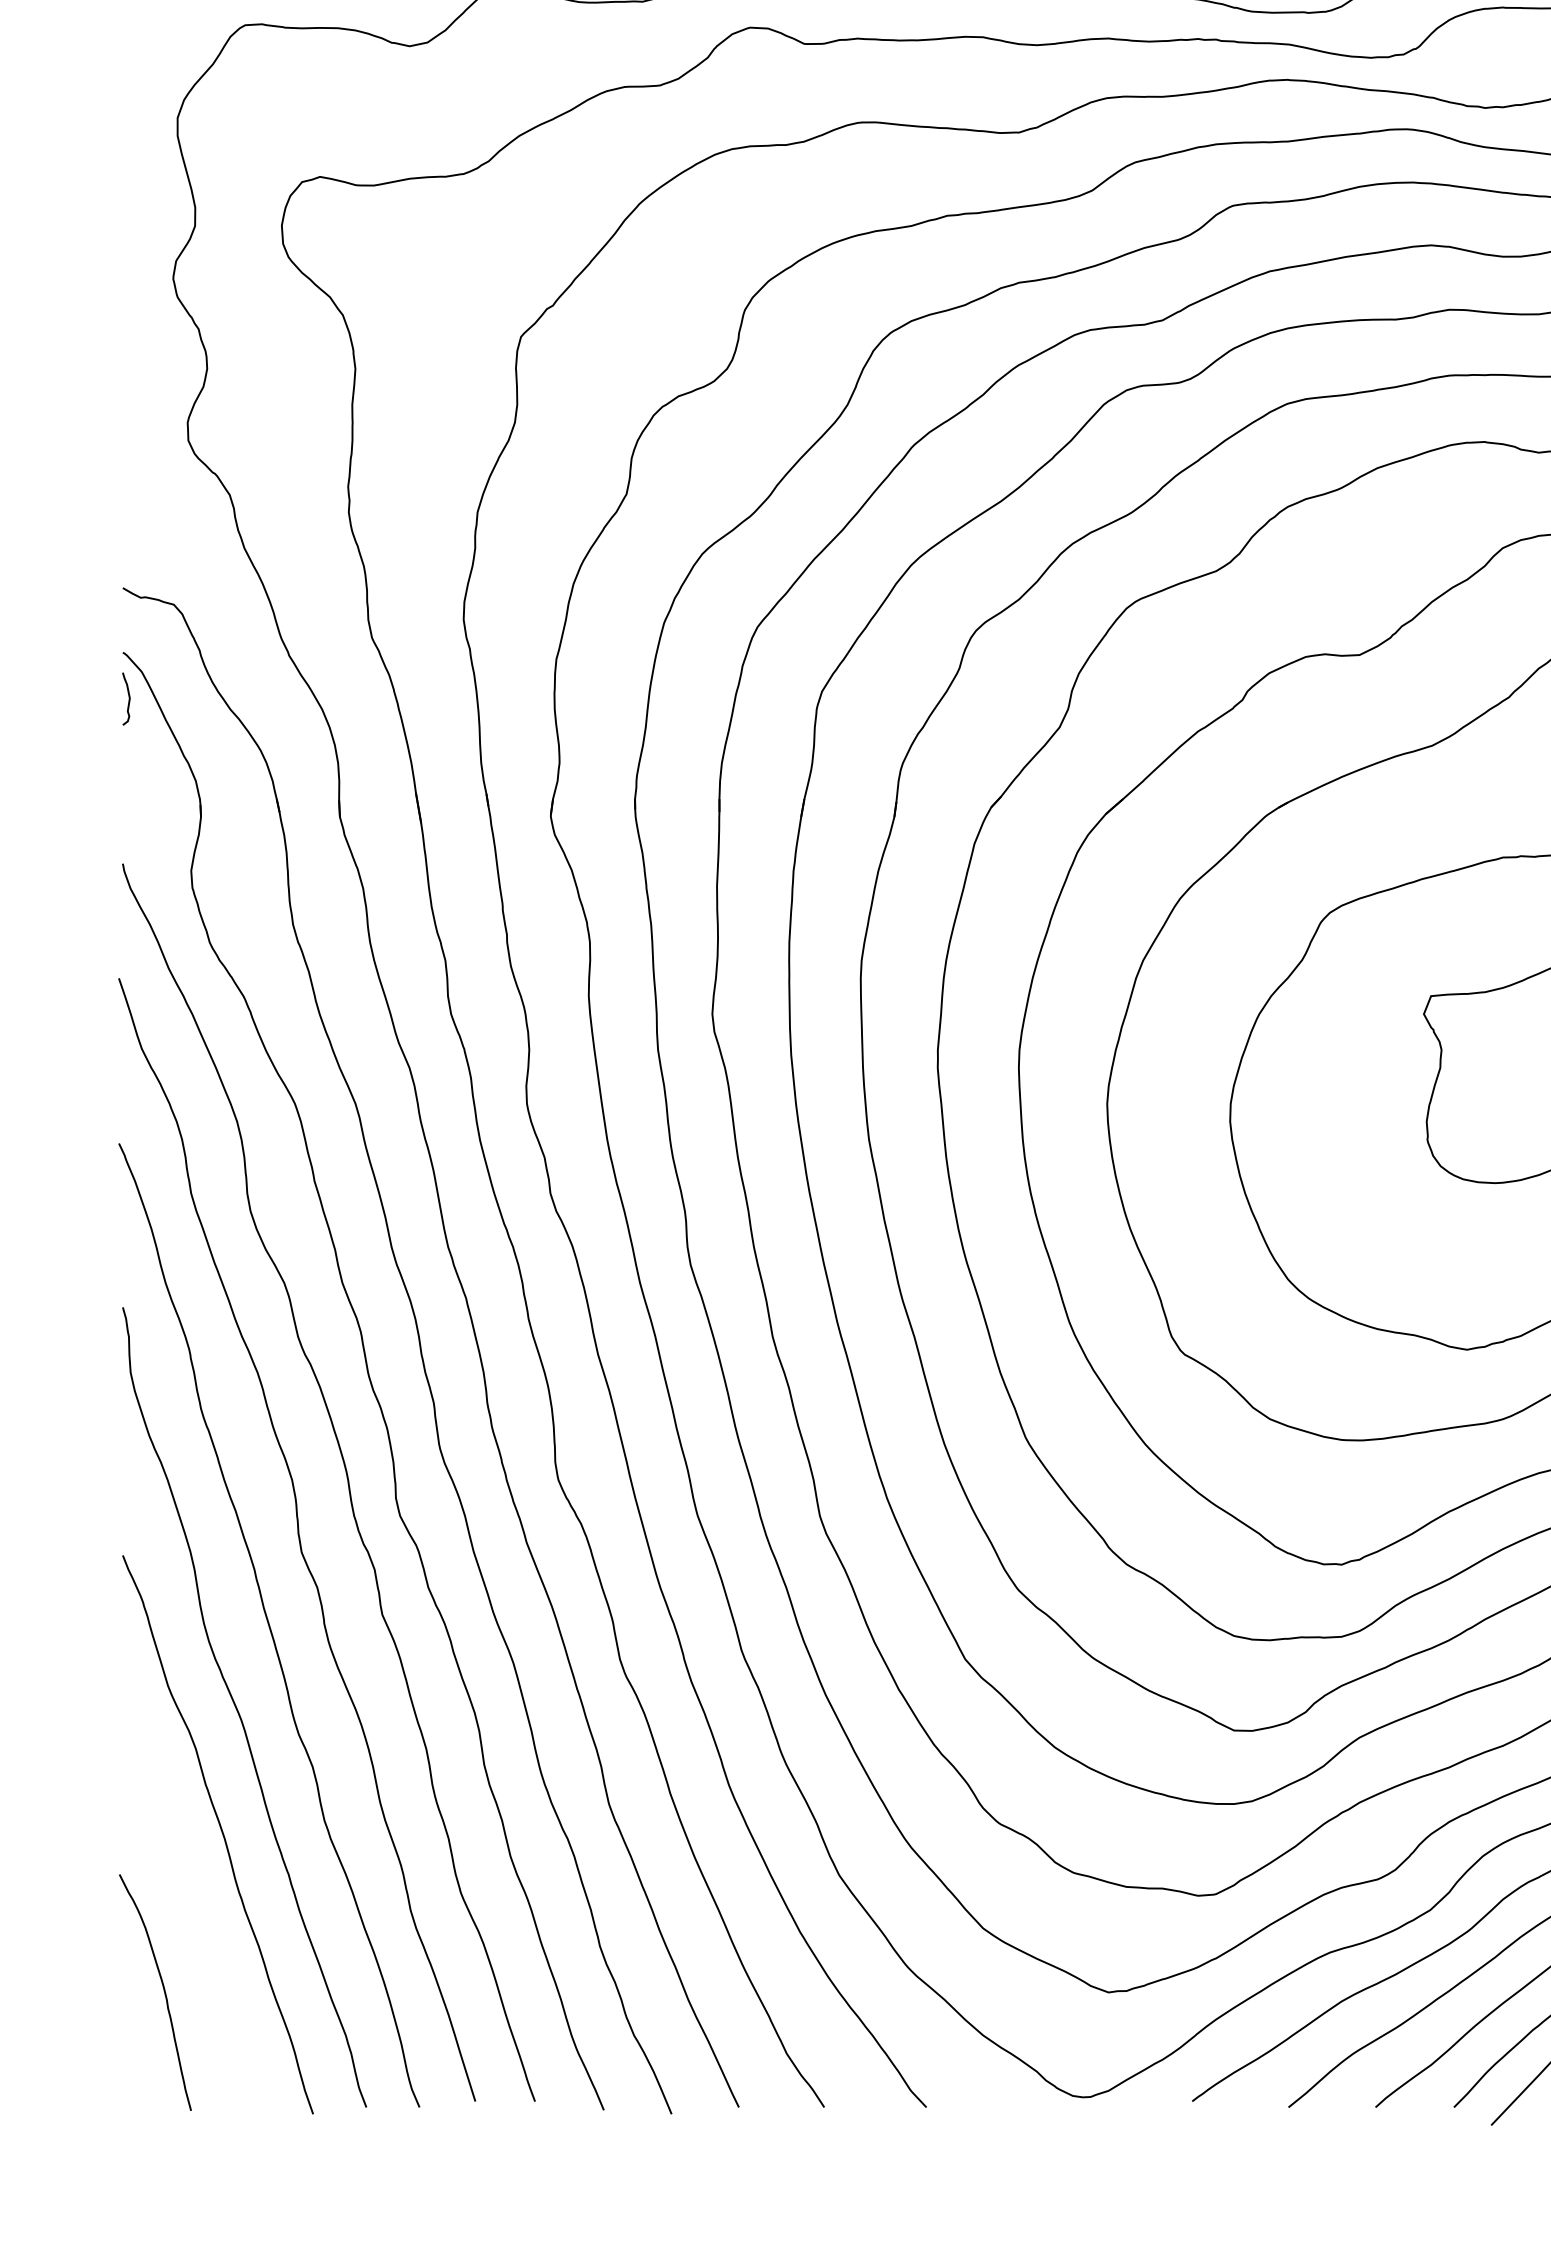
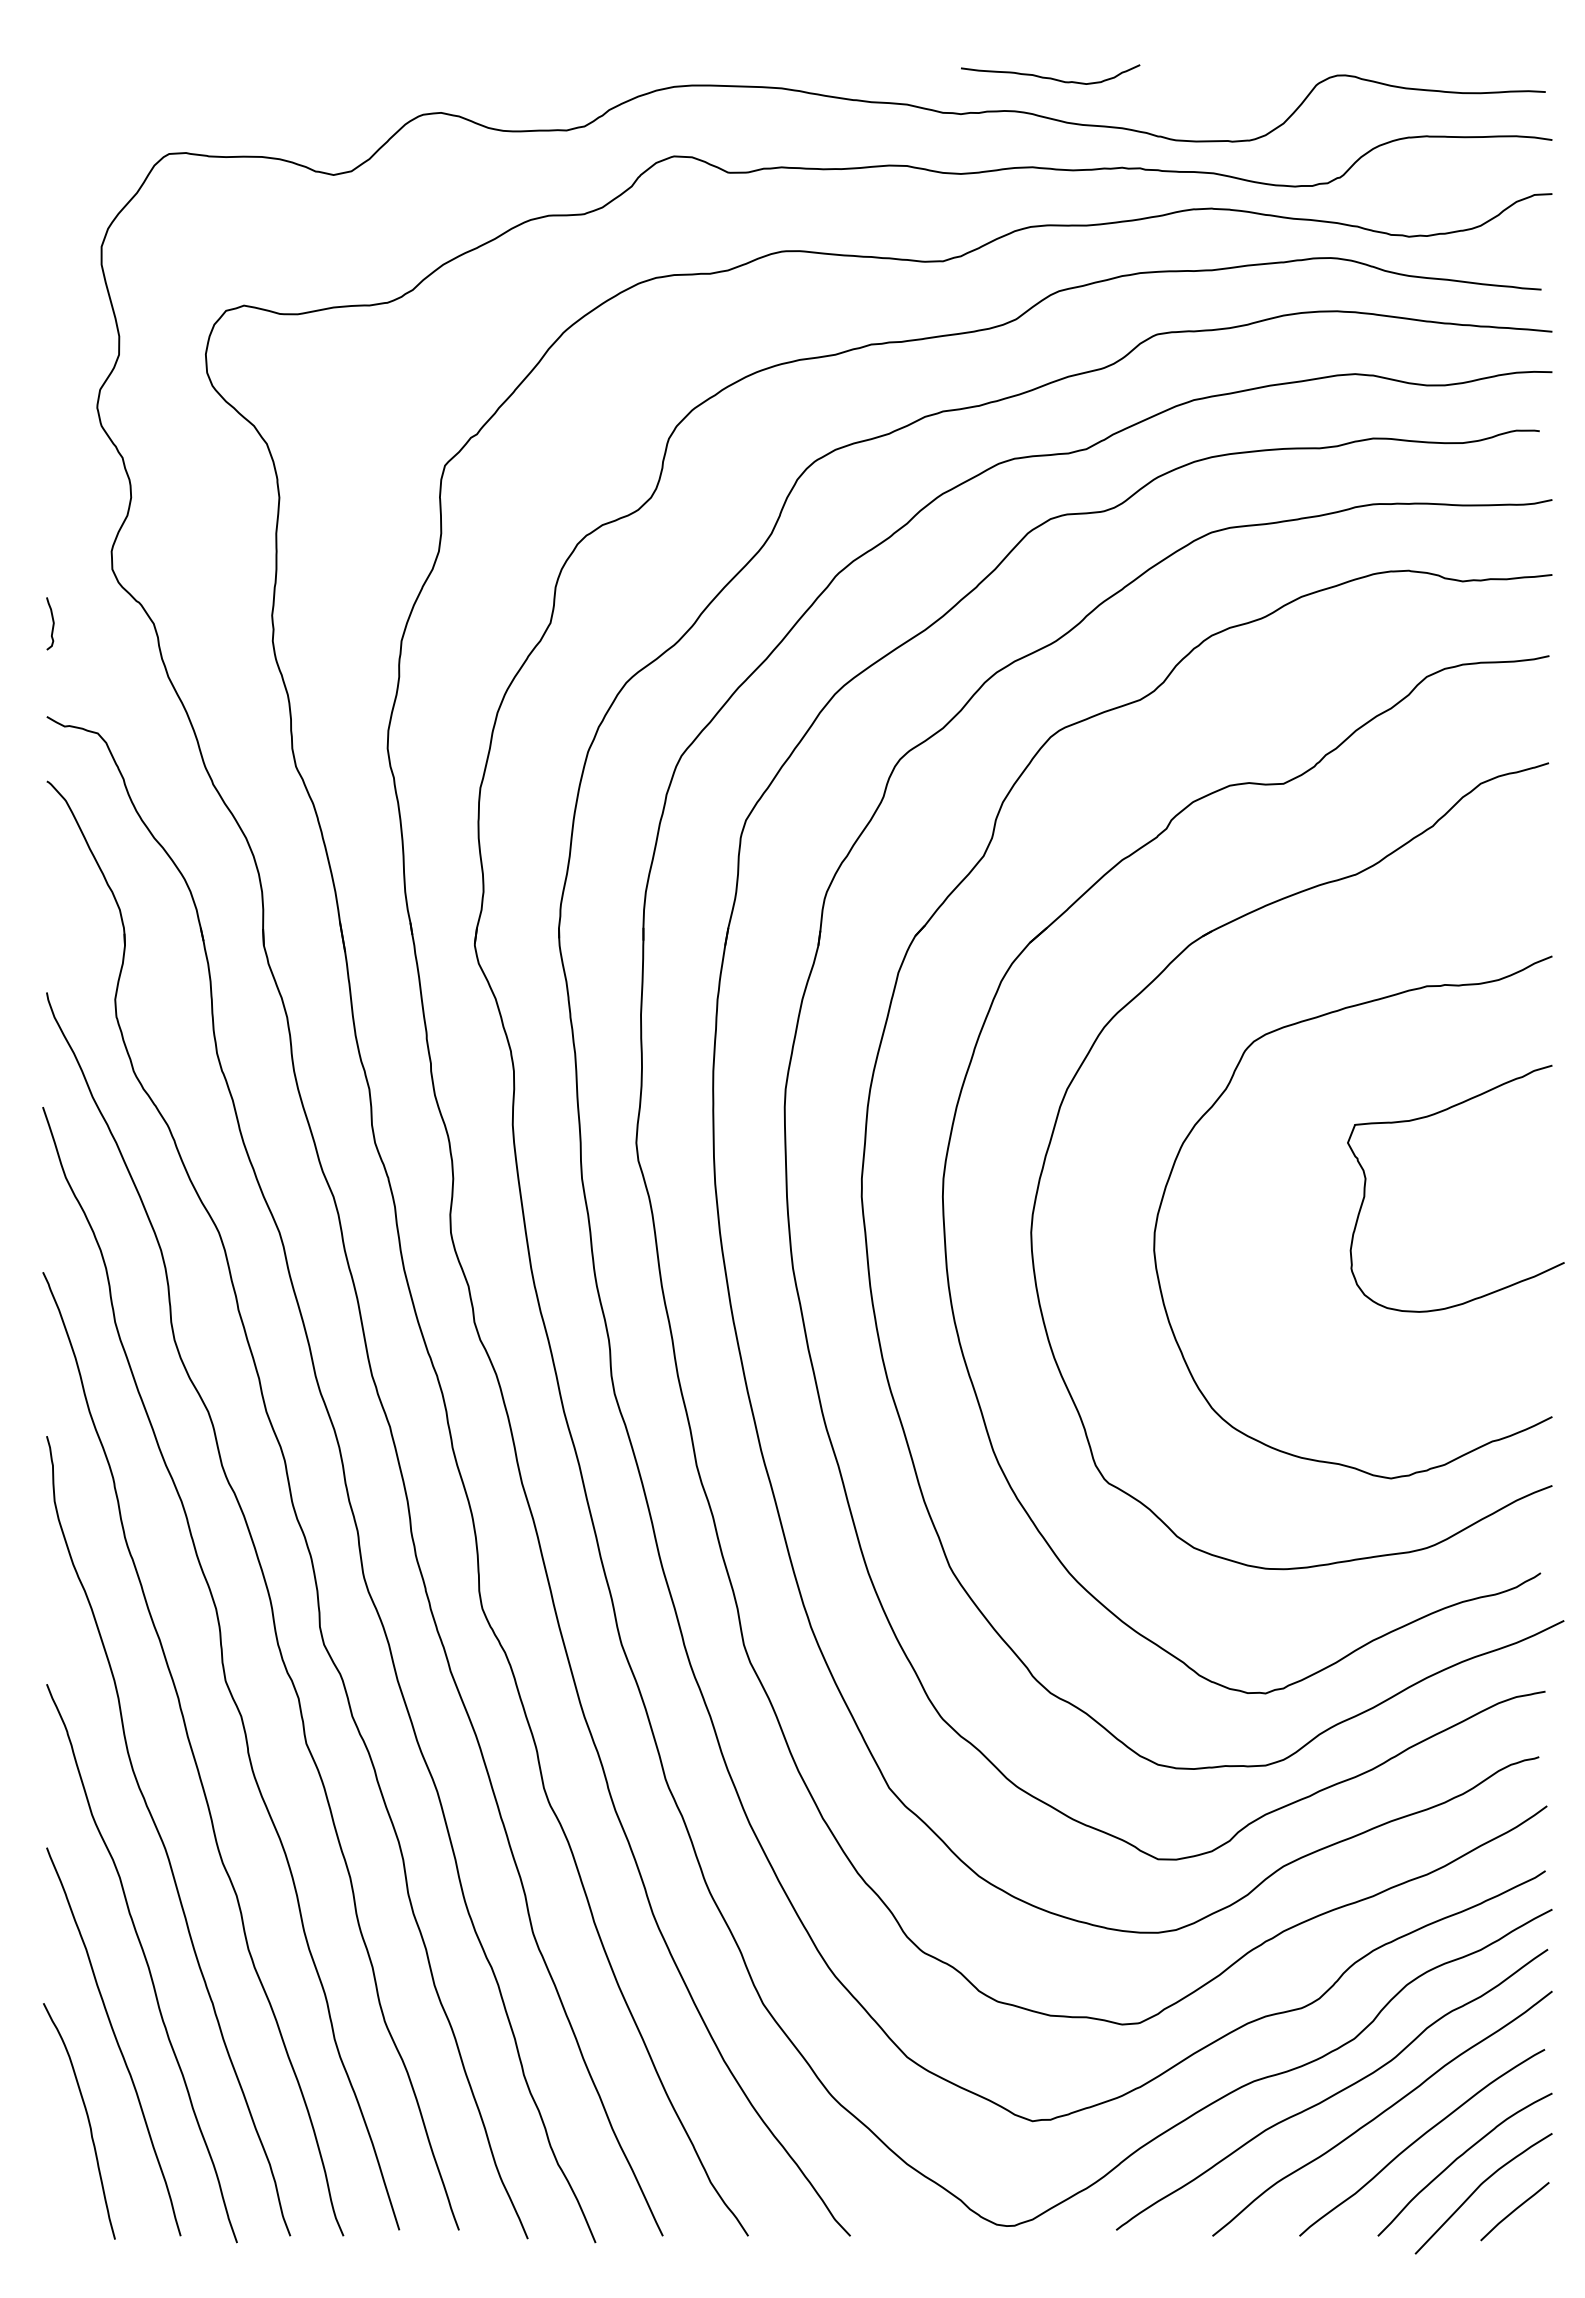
curve: (128, 698) -> (52, 623), moved
curve: (191, 1911) -> (115, 2040), added

